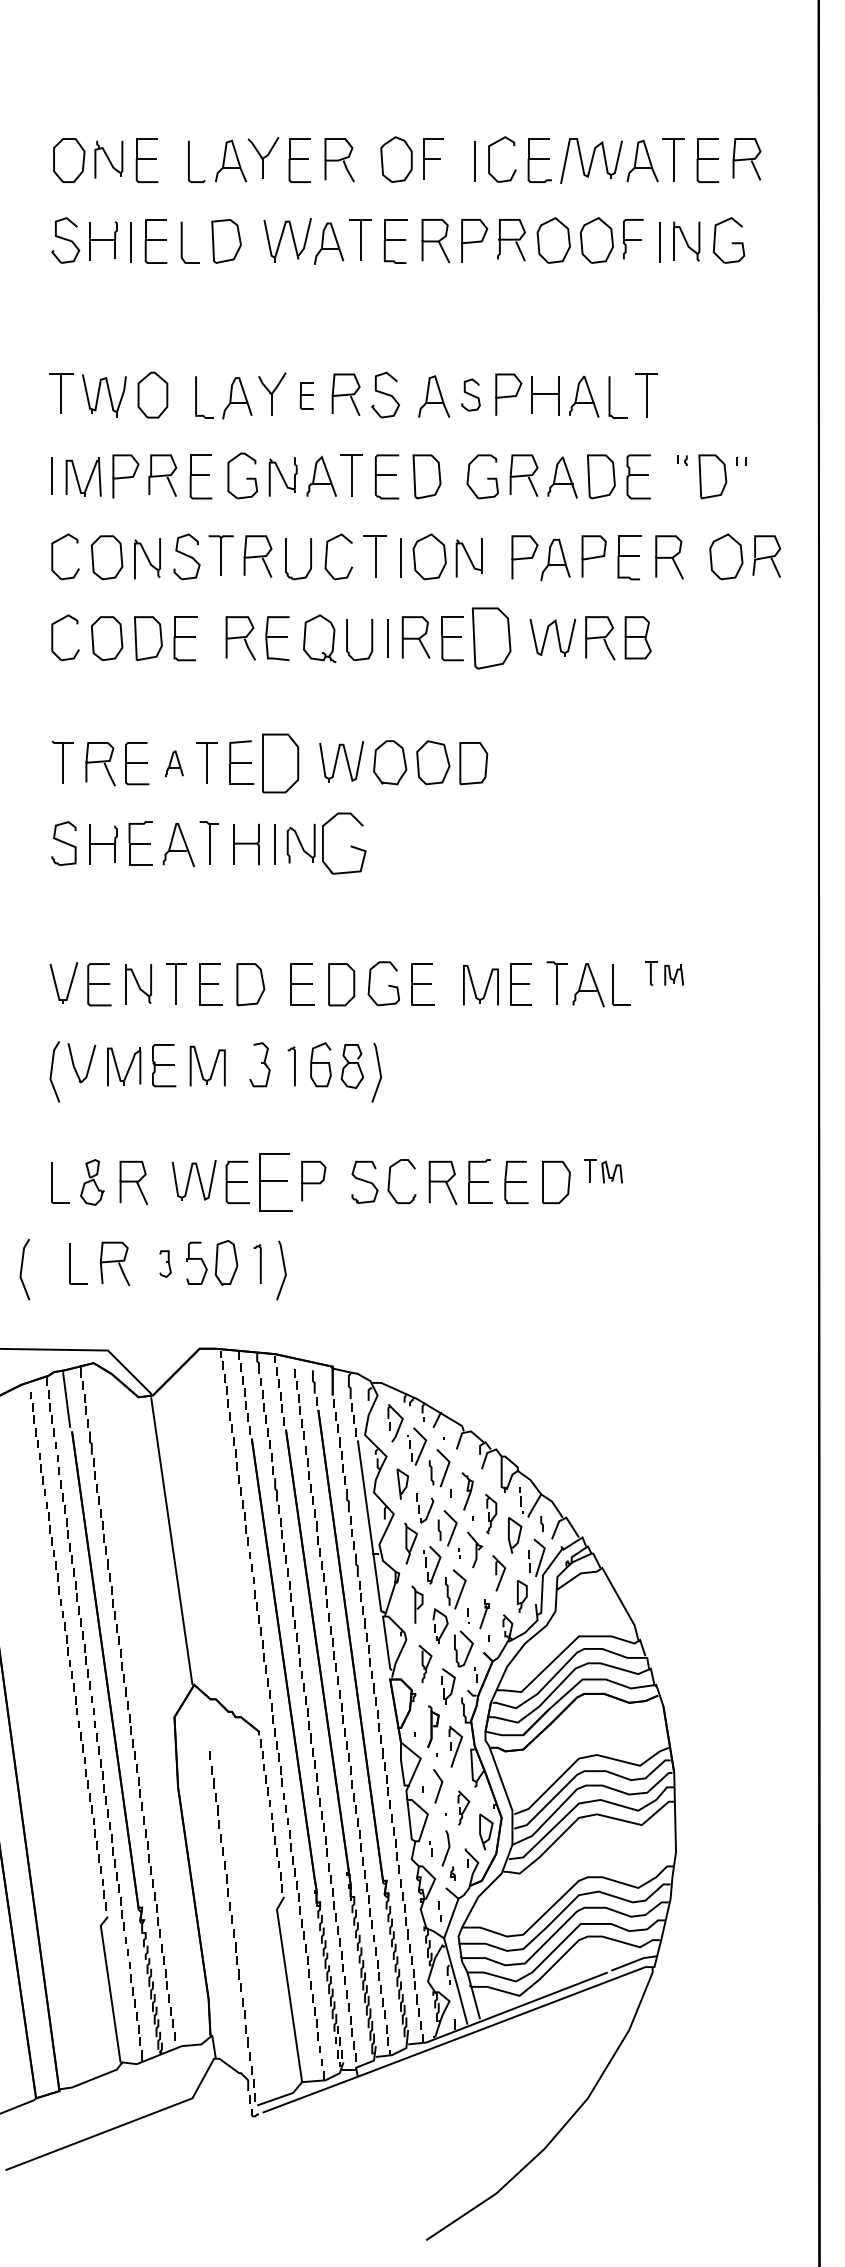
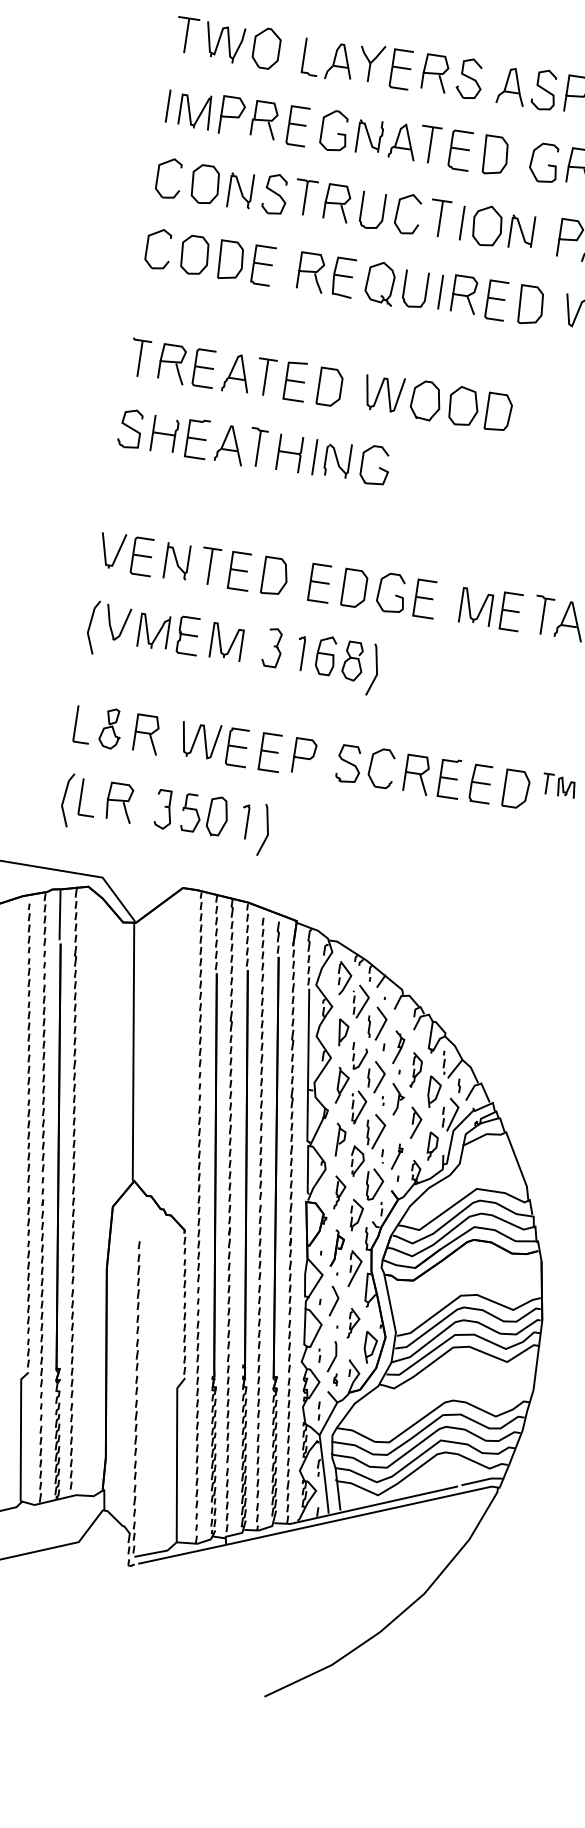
part: (470, 394) -> (544, 89), size x1.43
part: (306, 395) -> (400, 68), size x1.67
part: (491, 638) -> (530, 305), size x0.71
part: (174, 763) -> (237, 373), size x1.67
part: (280, 763) -> (330, 387), size x0.71
part: (344, 843) -> (375, 465), size x0.71
part: (275, 1182) -> (270, 752), size x0.71
part: (165, 1263) -> (164, 809), size x1.67
line: (22, 1269) -> (64, 799), moved

